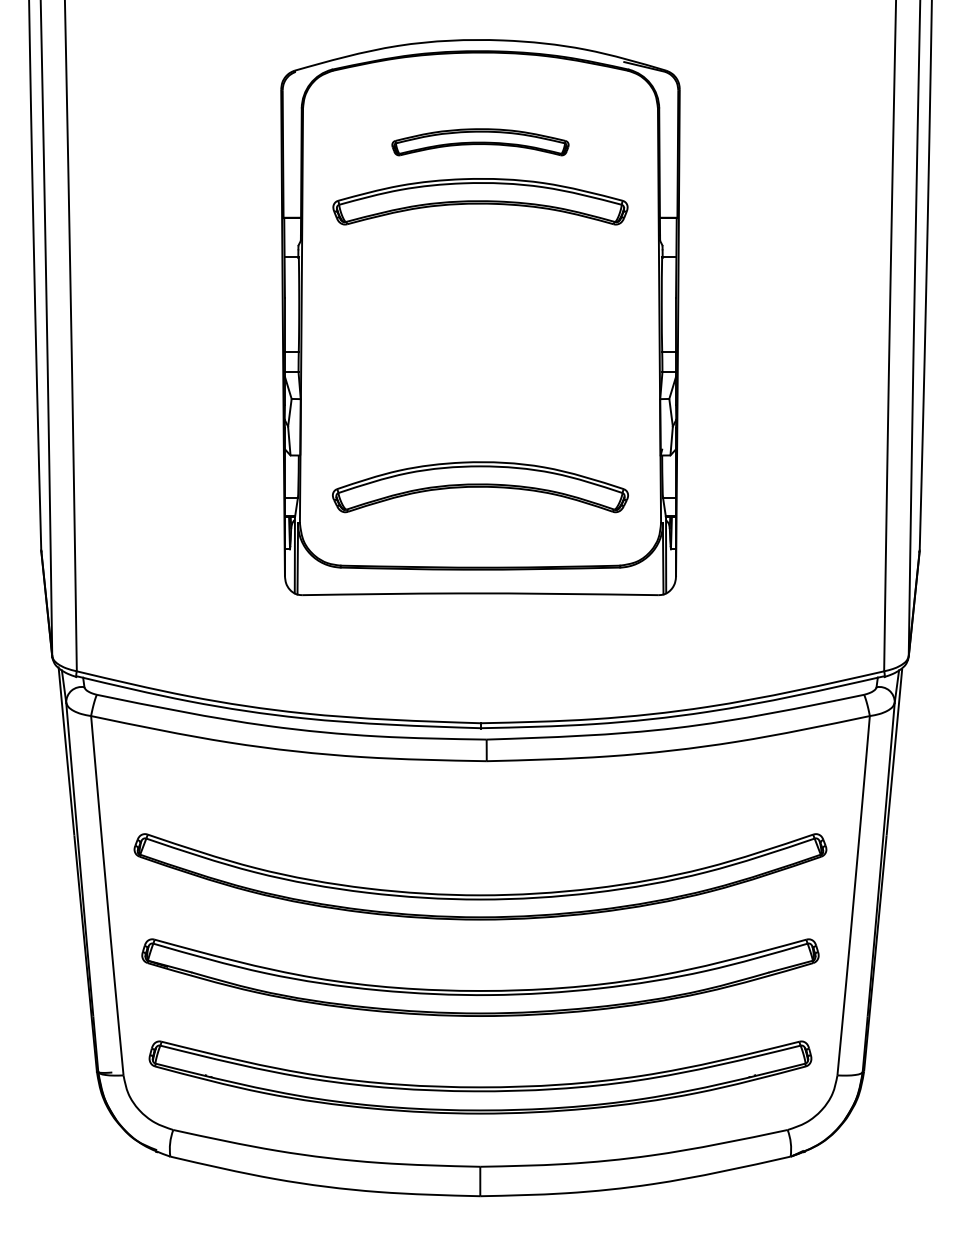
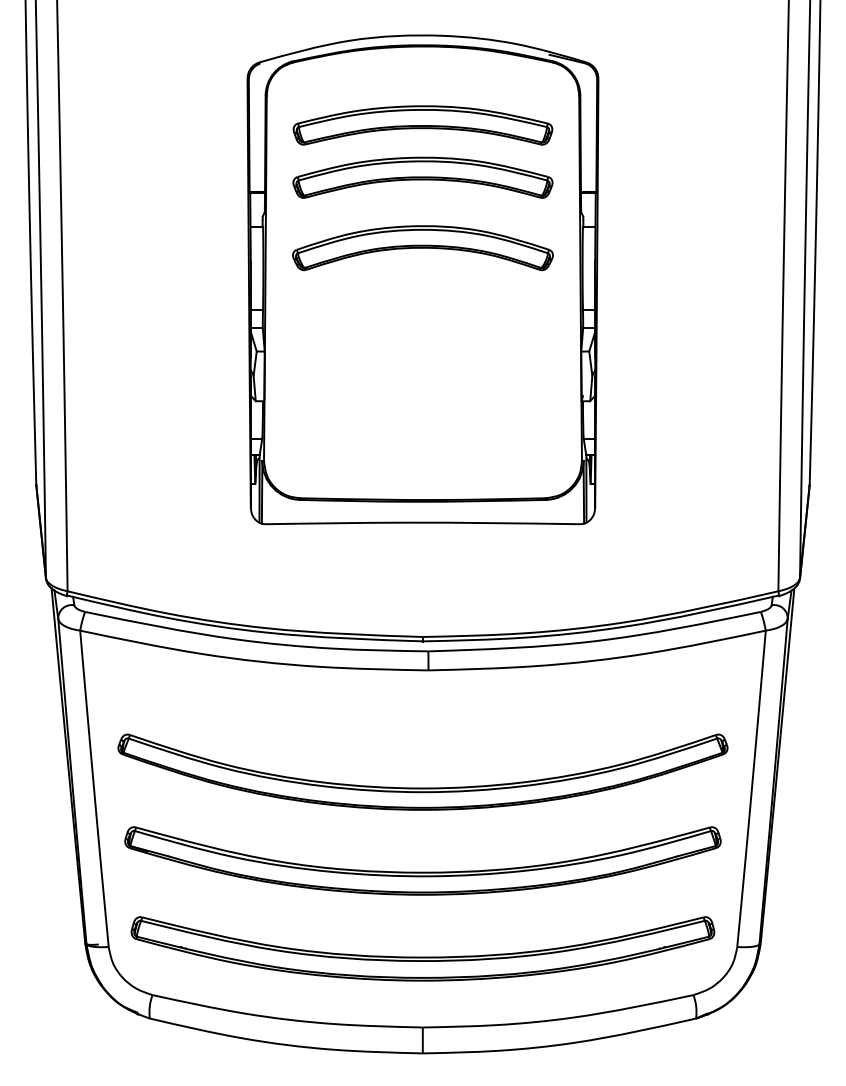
part: (479, 142) -> (422, 125), size x1.67
part: (479, 487) -> (422, 248), moved

